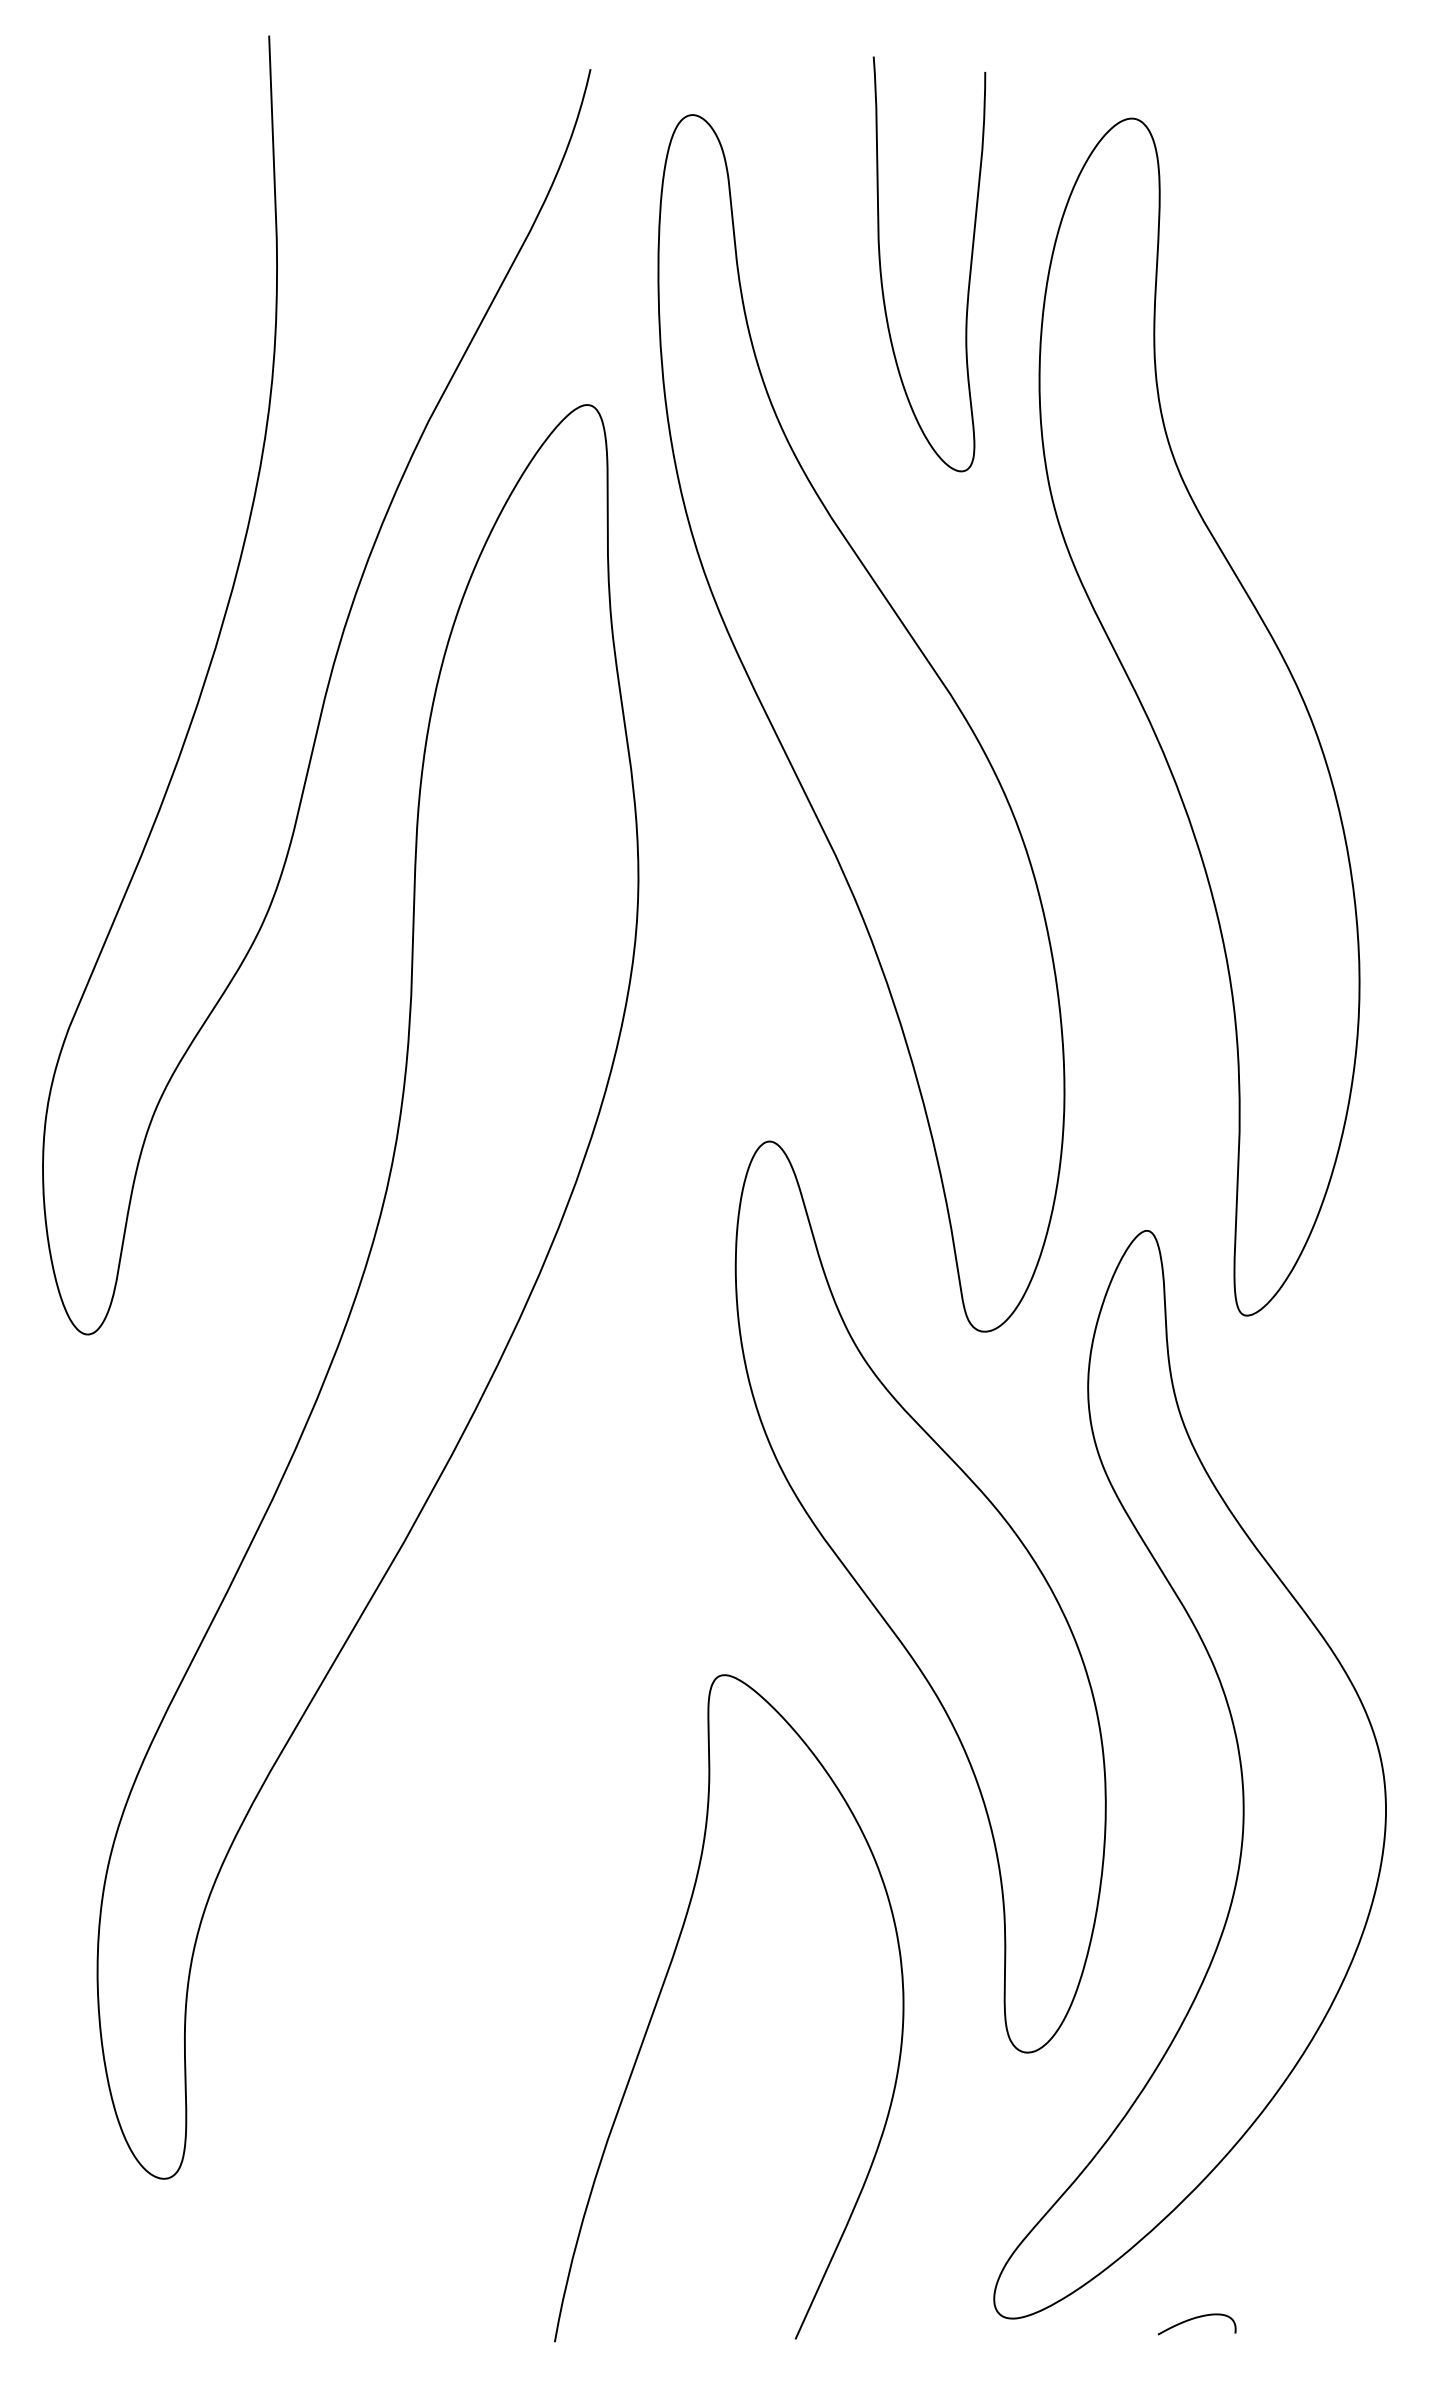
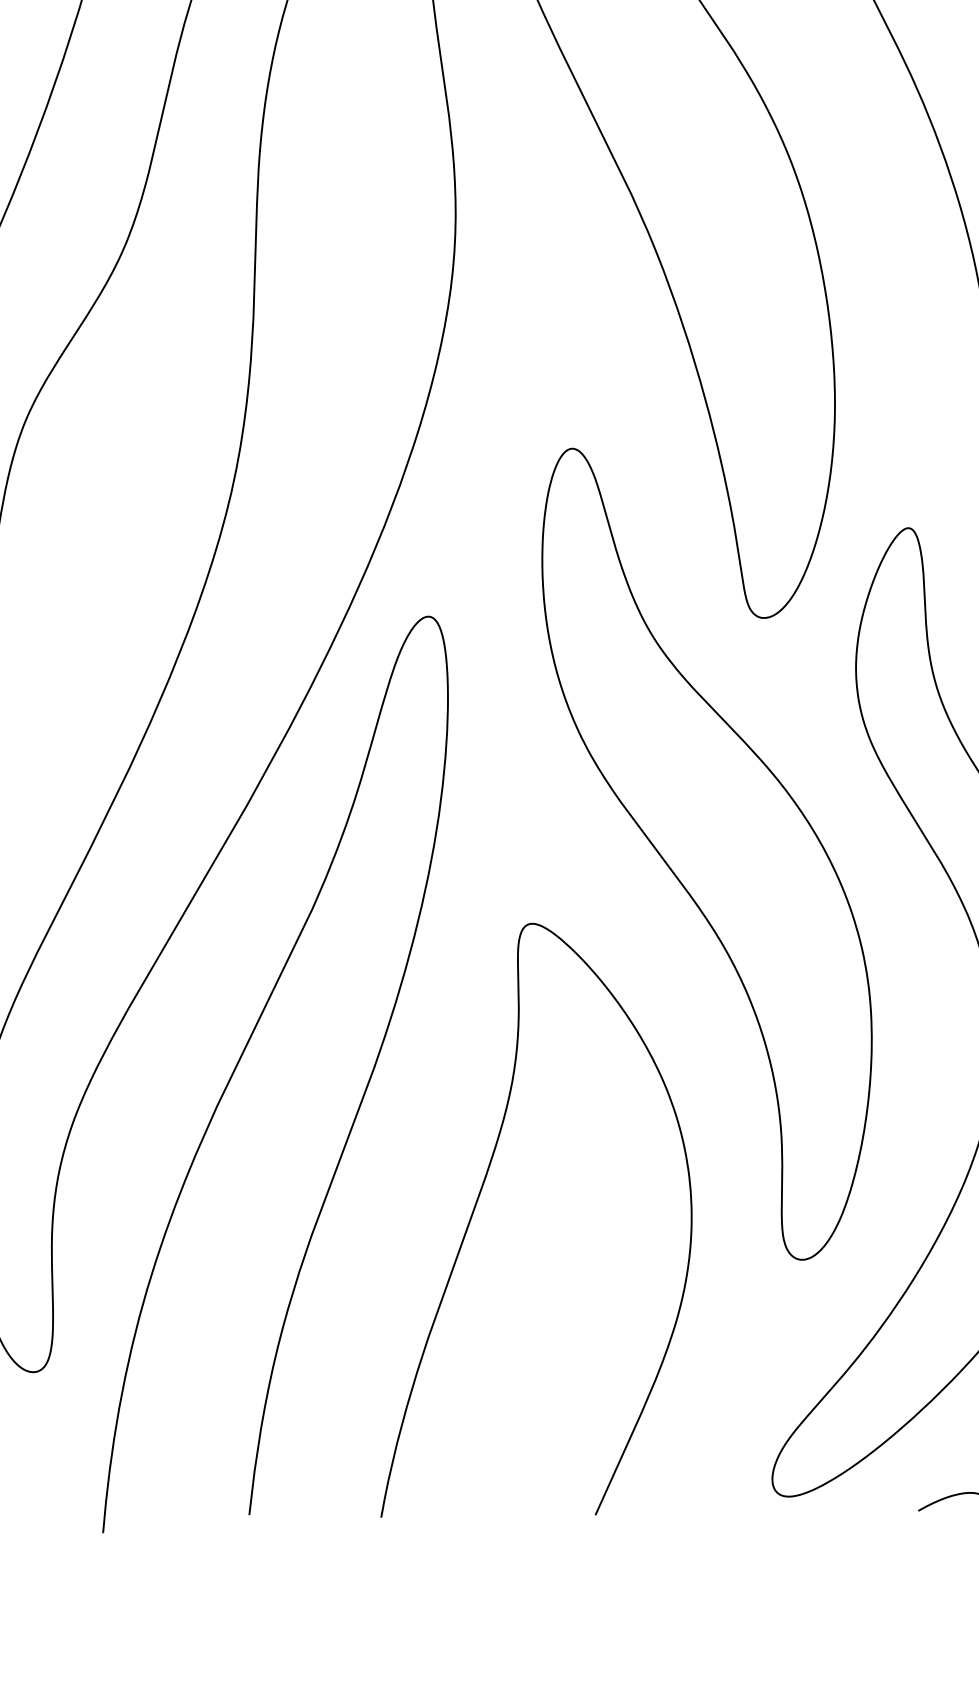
curve: (397, 1826) -> (241, 1058), added

